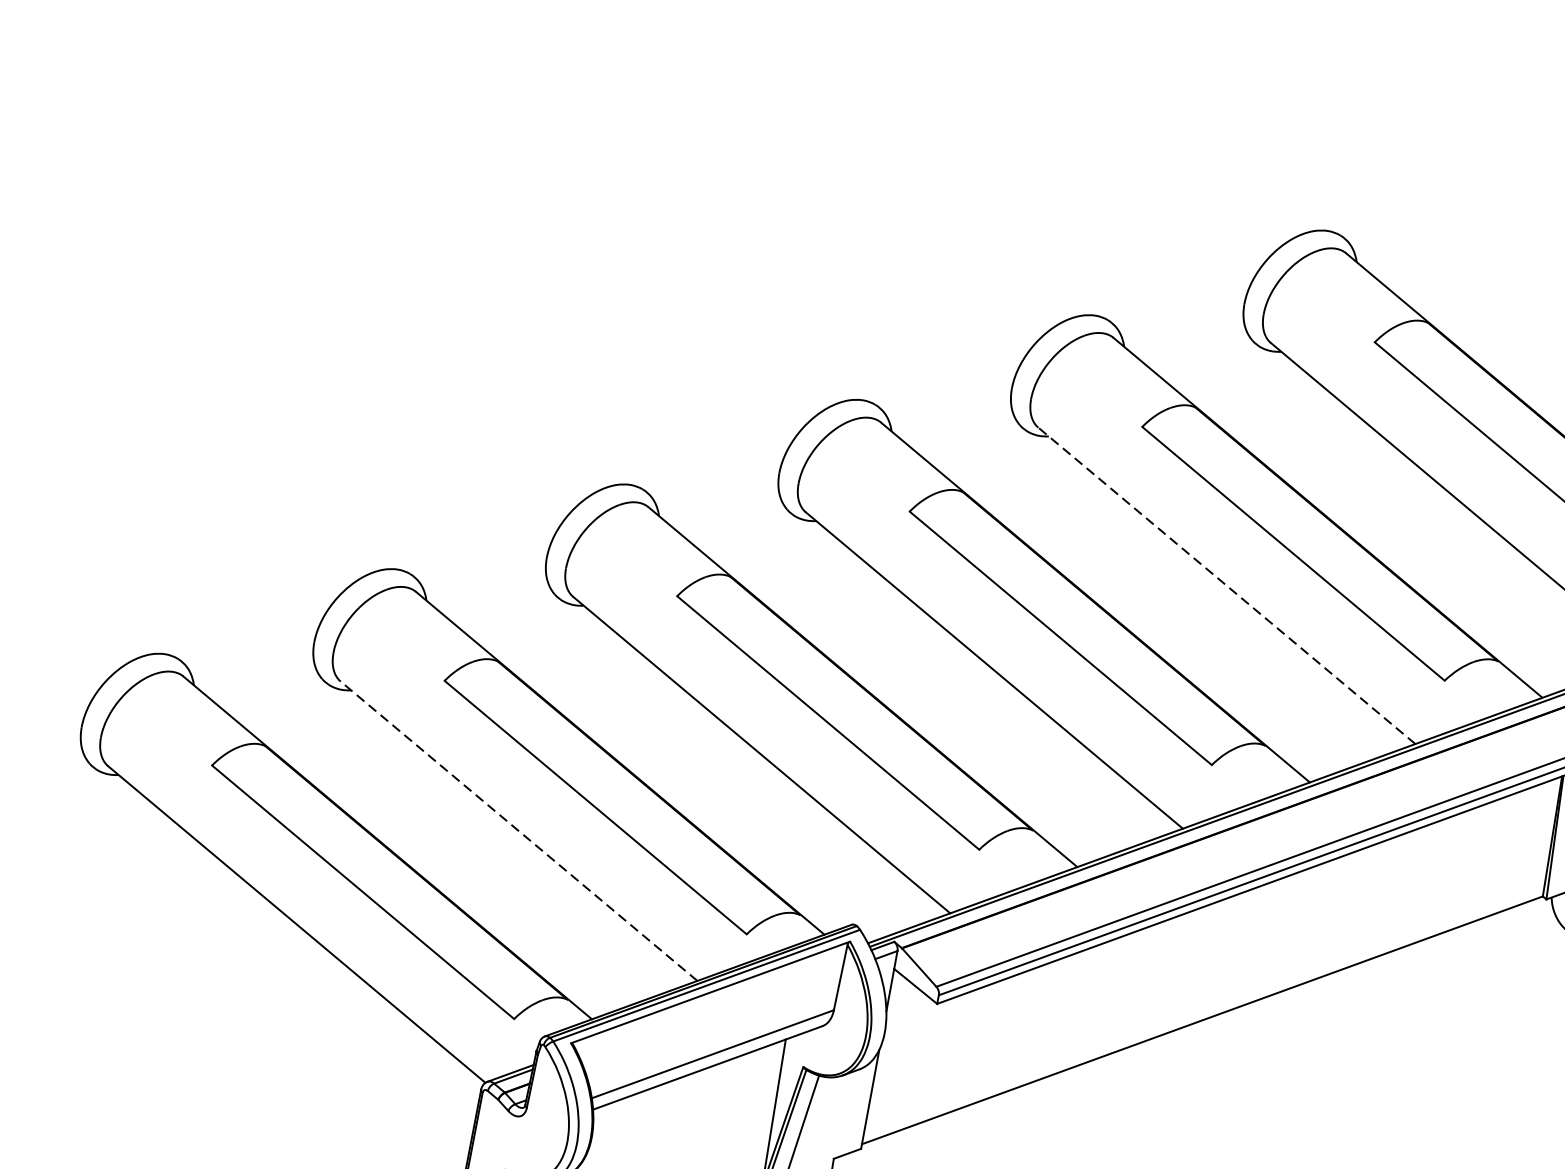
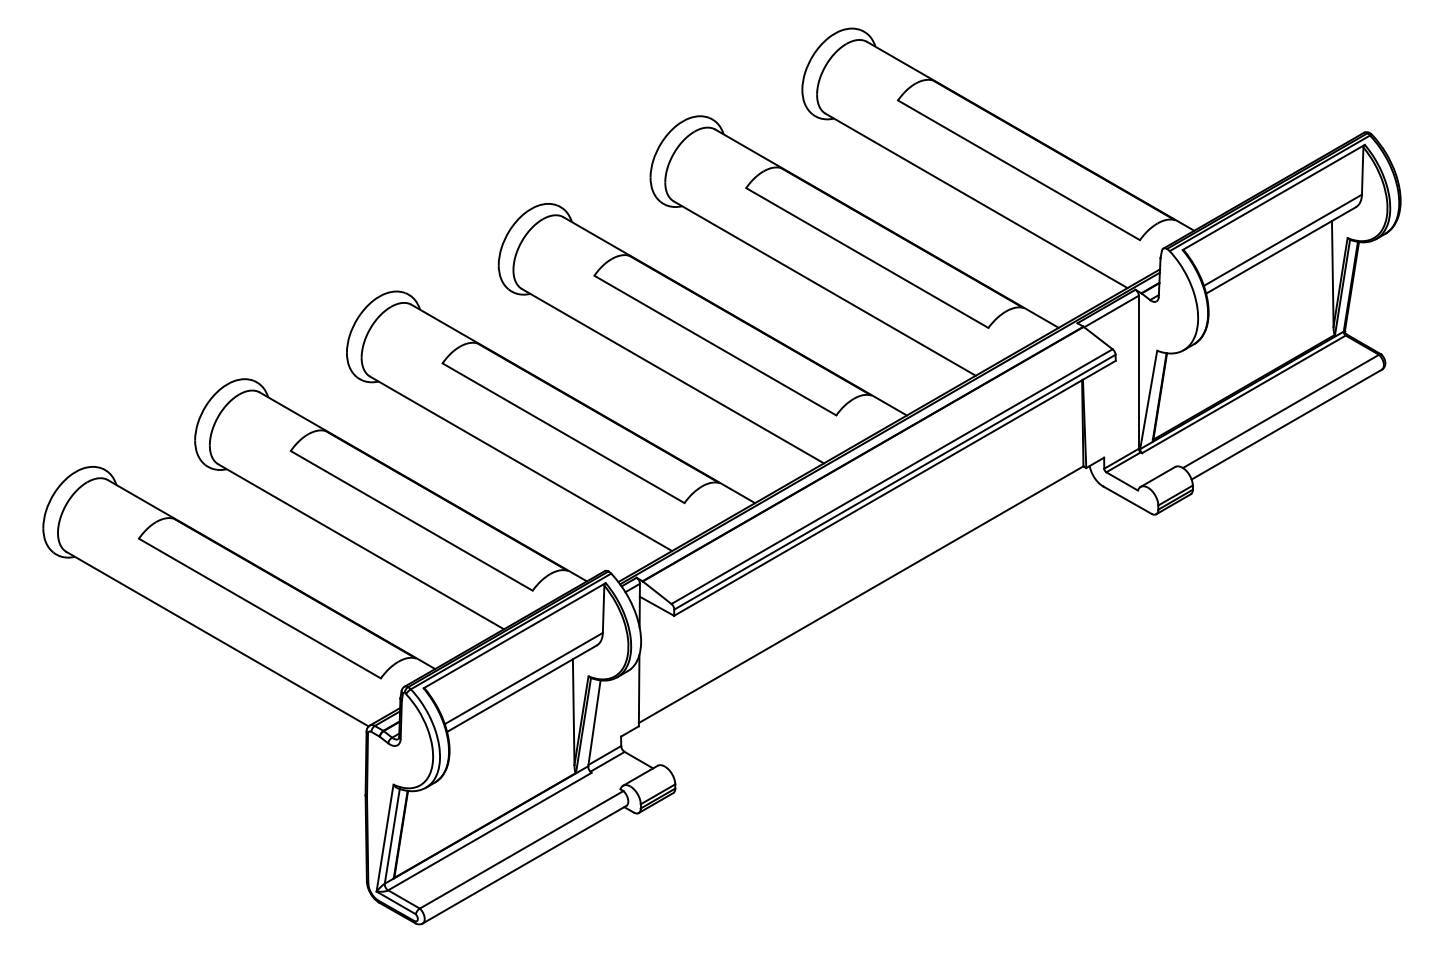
line: (1226, 585) -> (824, 288), dashed -> solid
line: (519, 830) -> (361, 546), dashed -> solid

